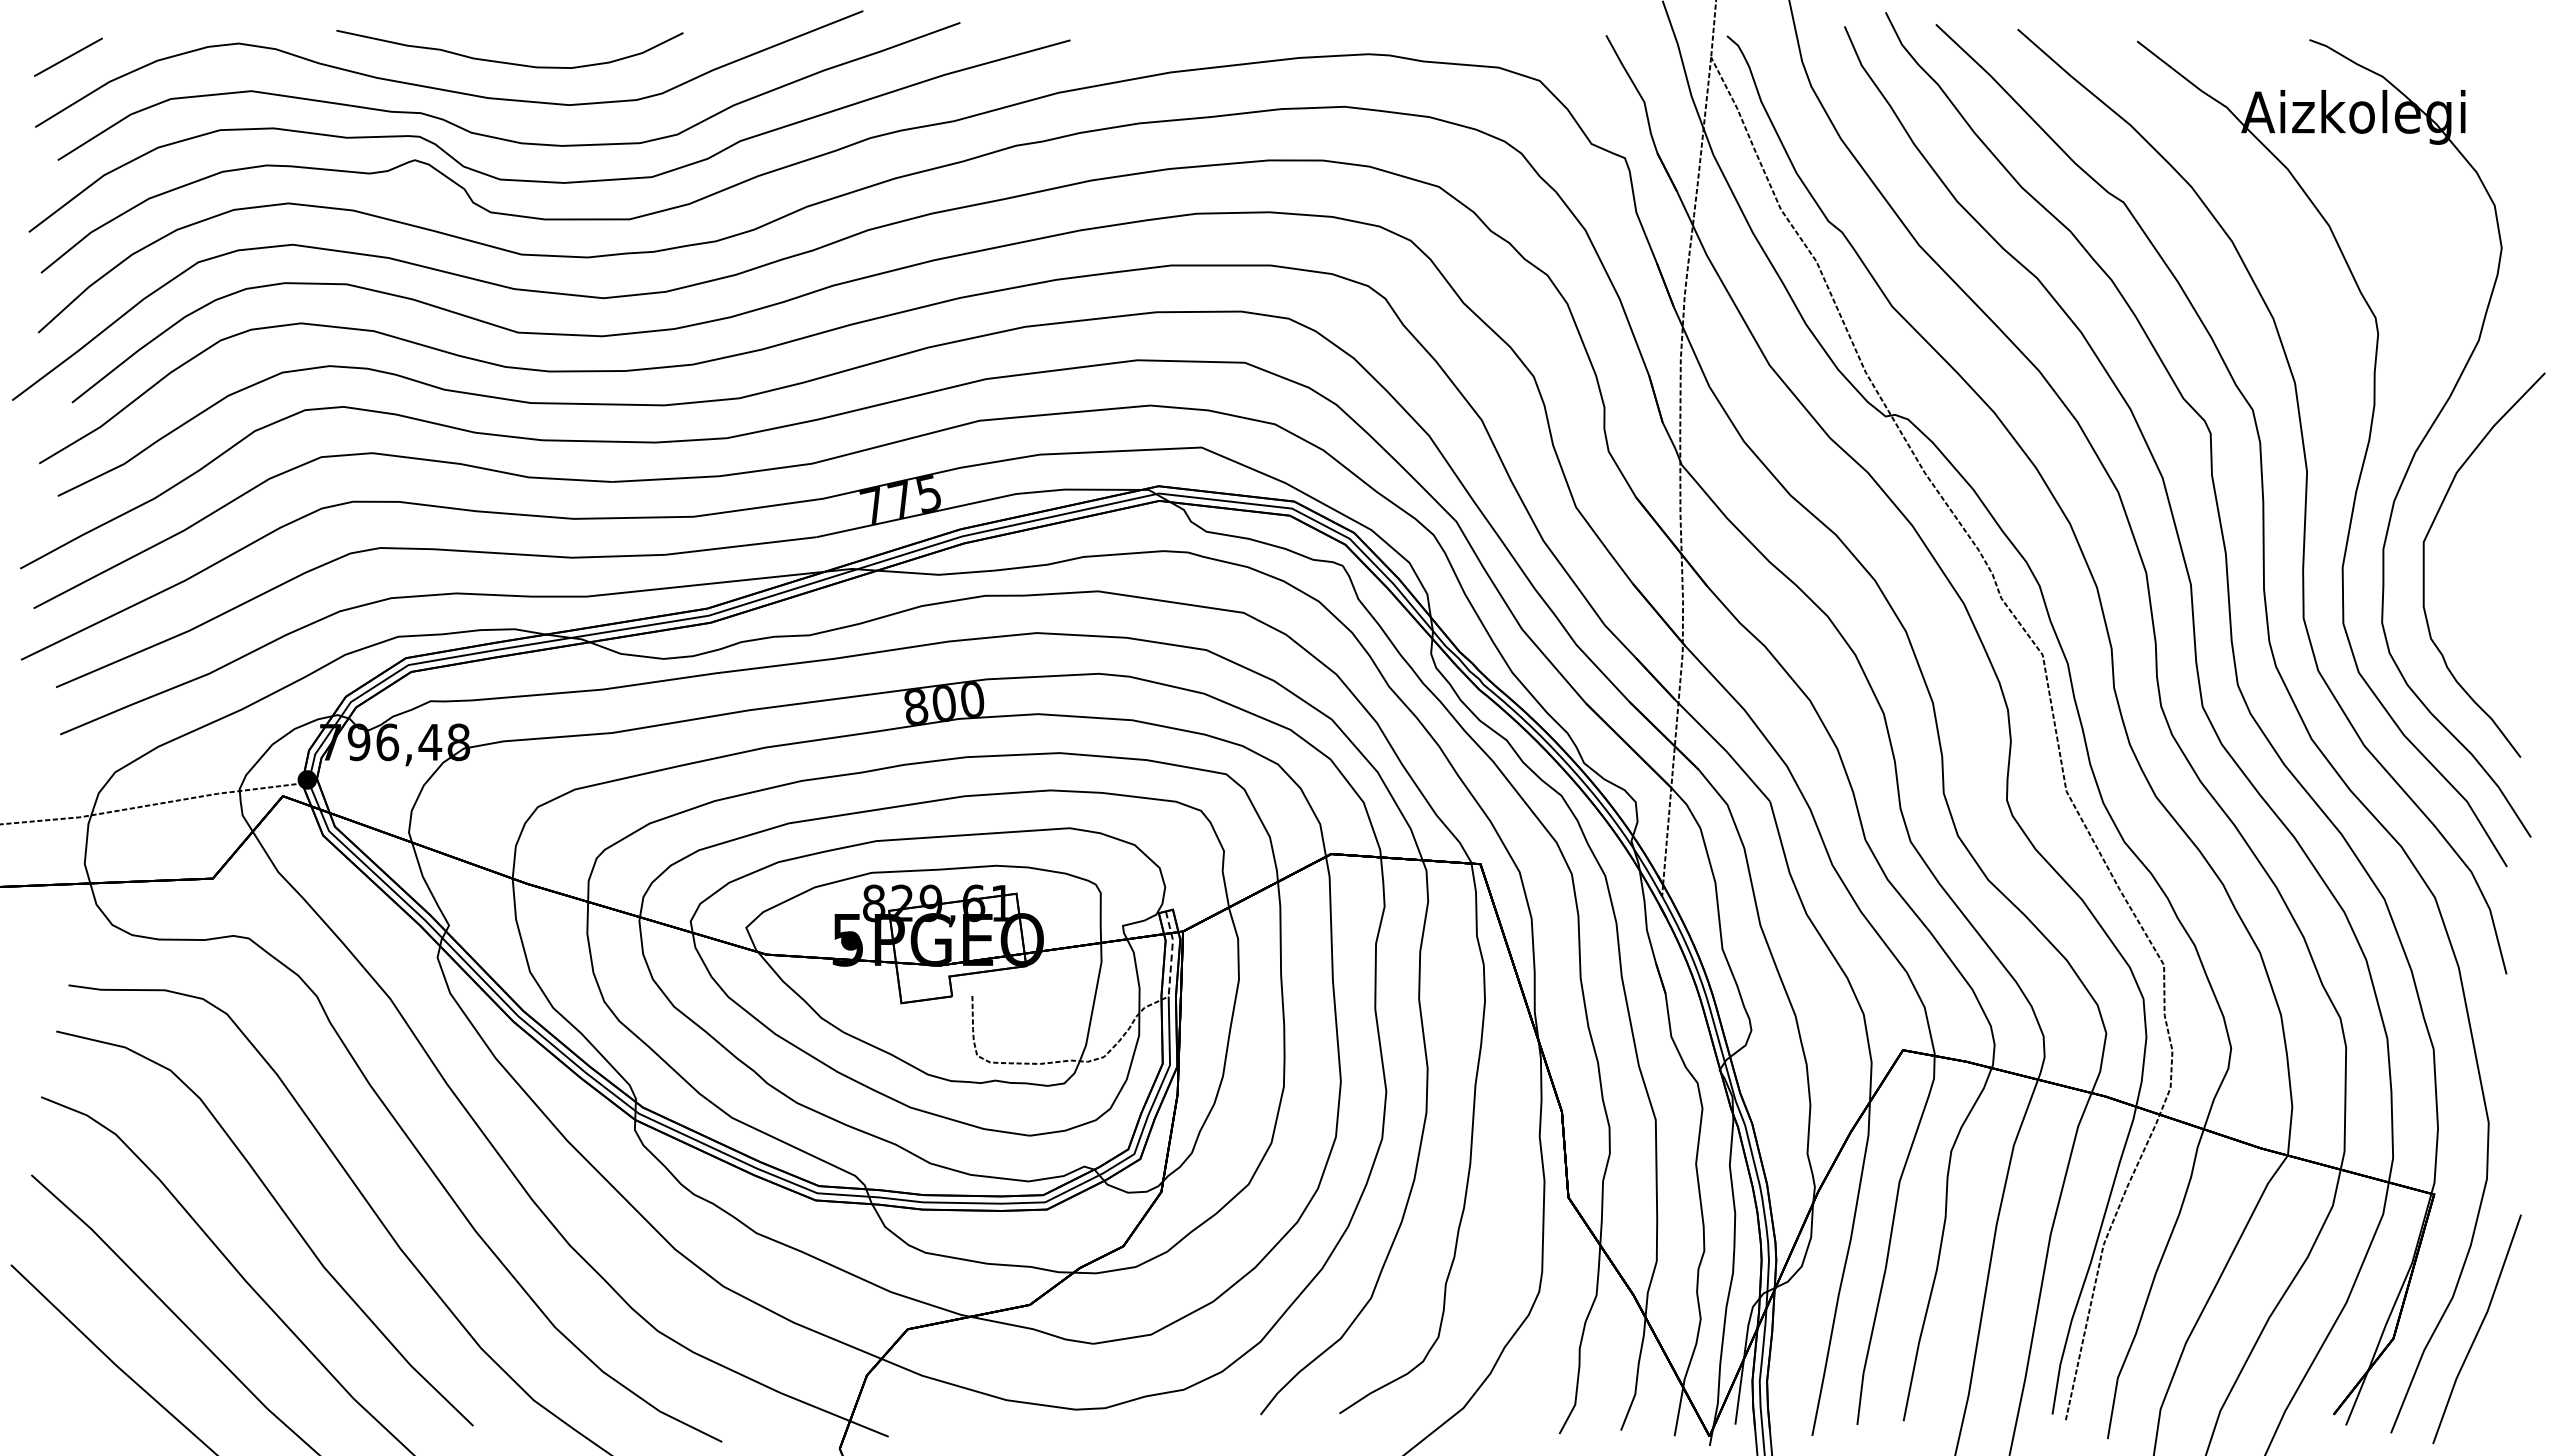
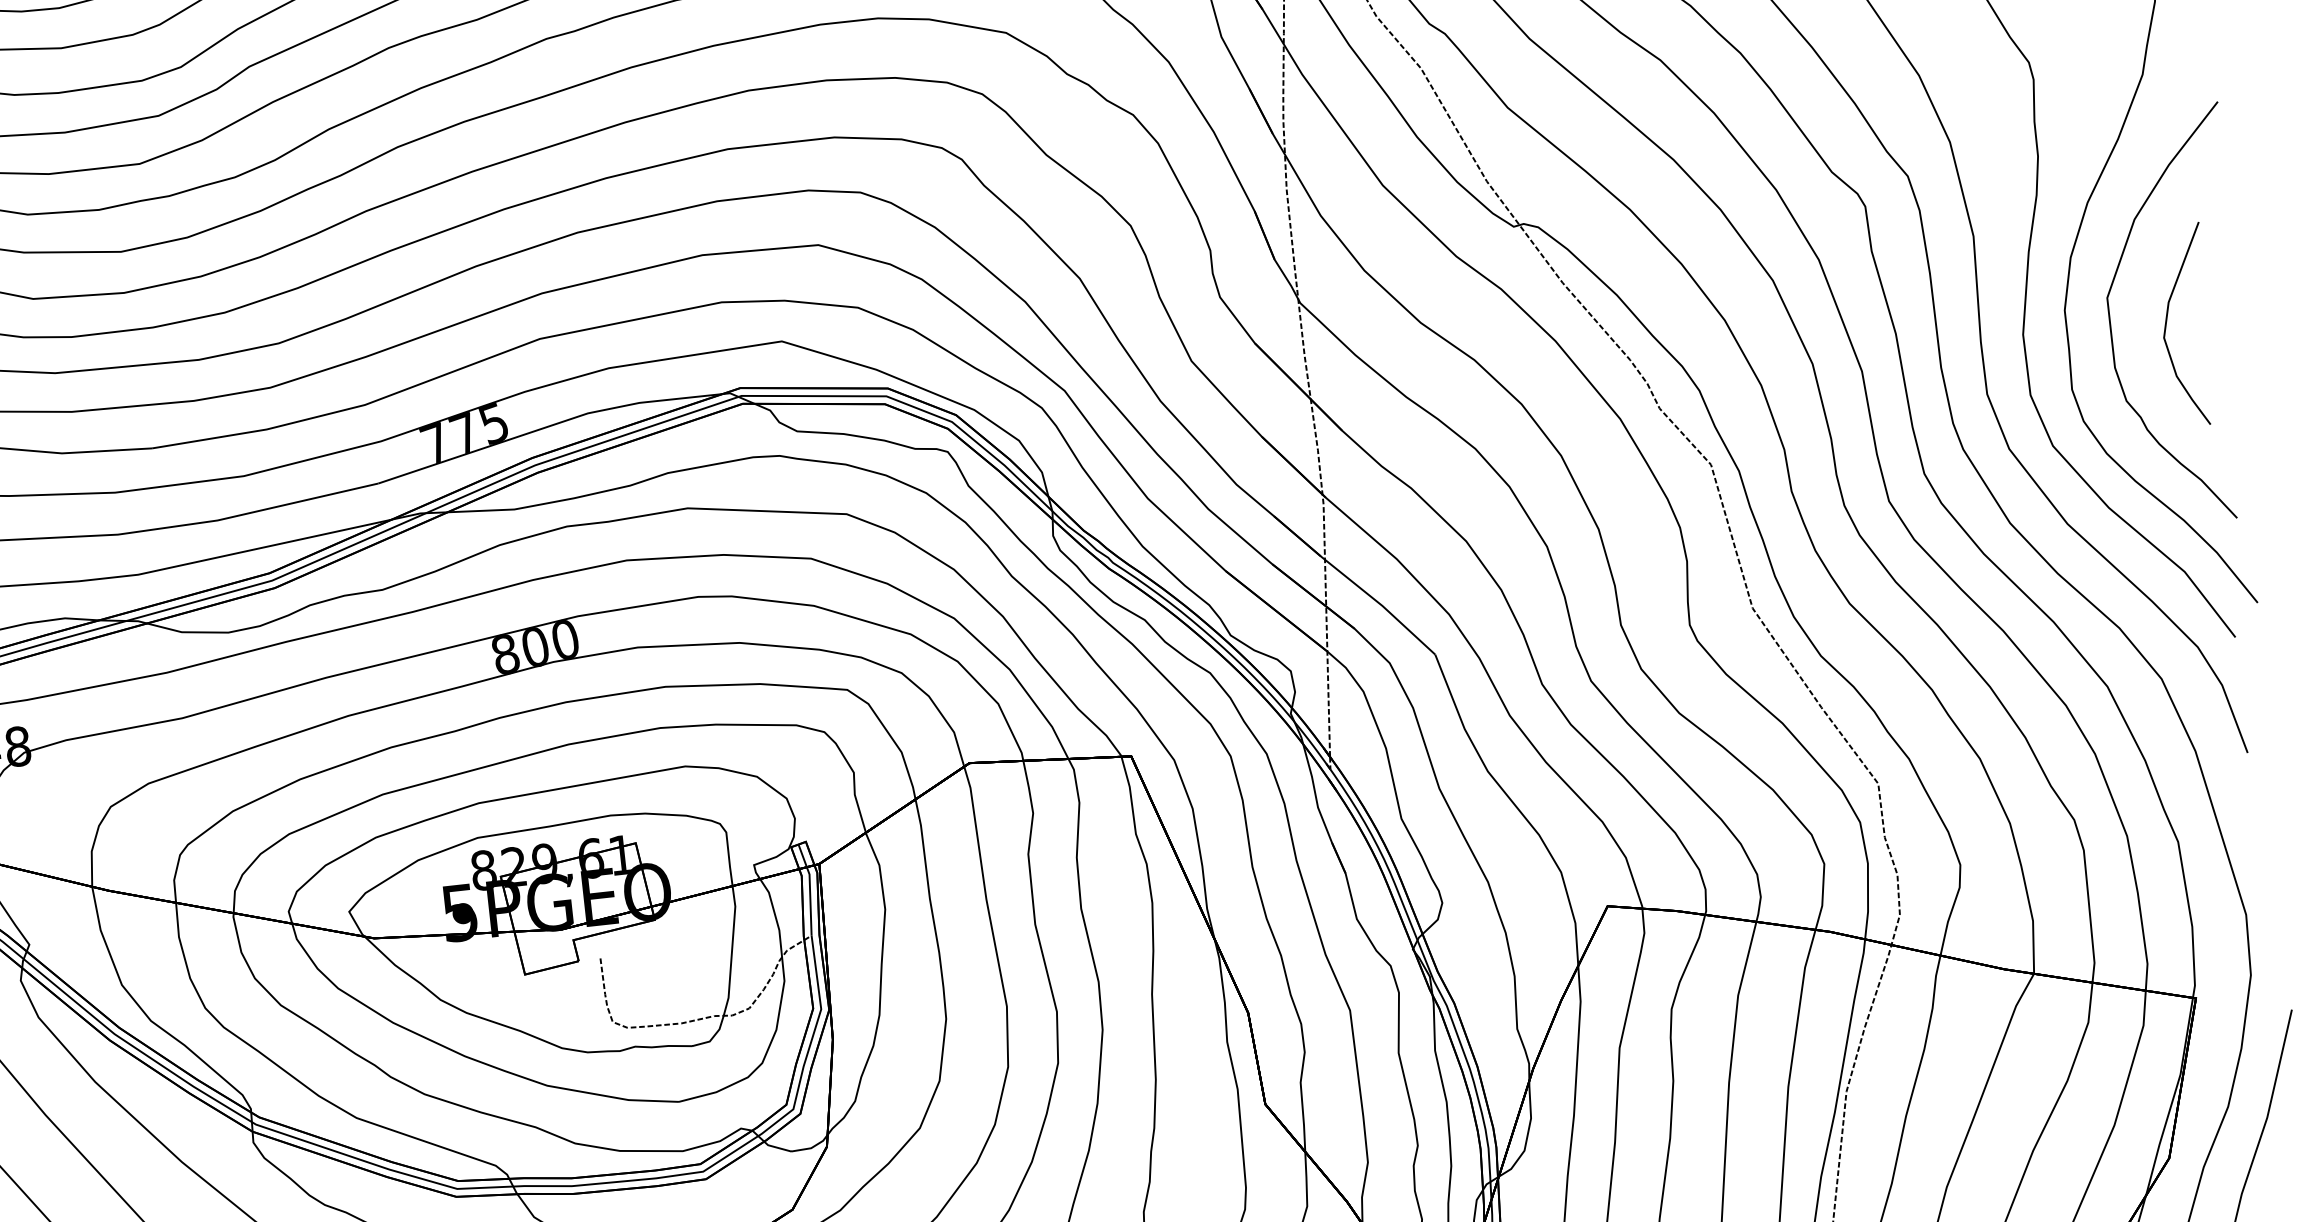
part: (2476, 570) -> (2167, 322), added
line: (1172, 952) -> (810, 887), dashed -> solid

